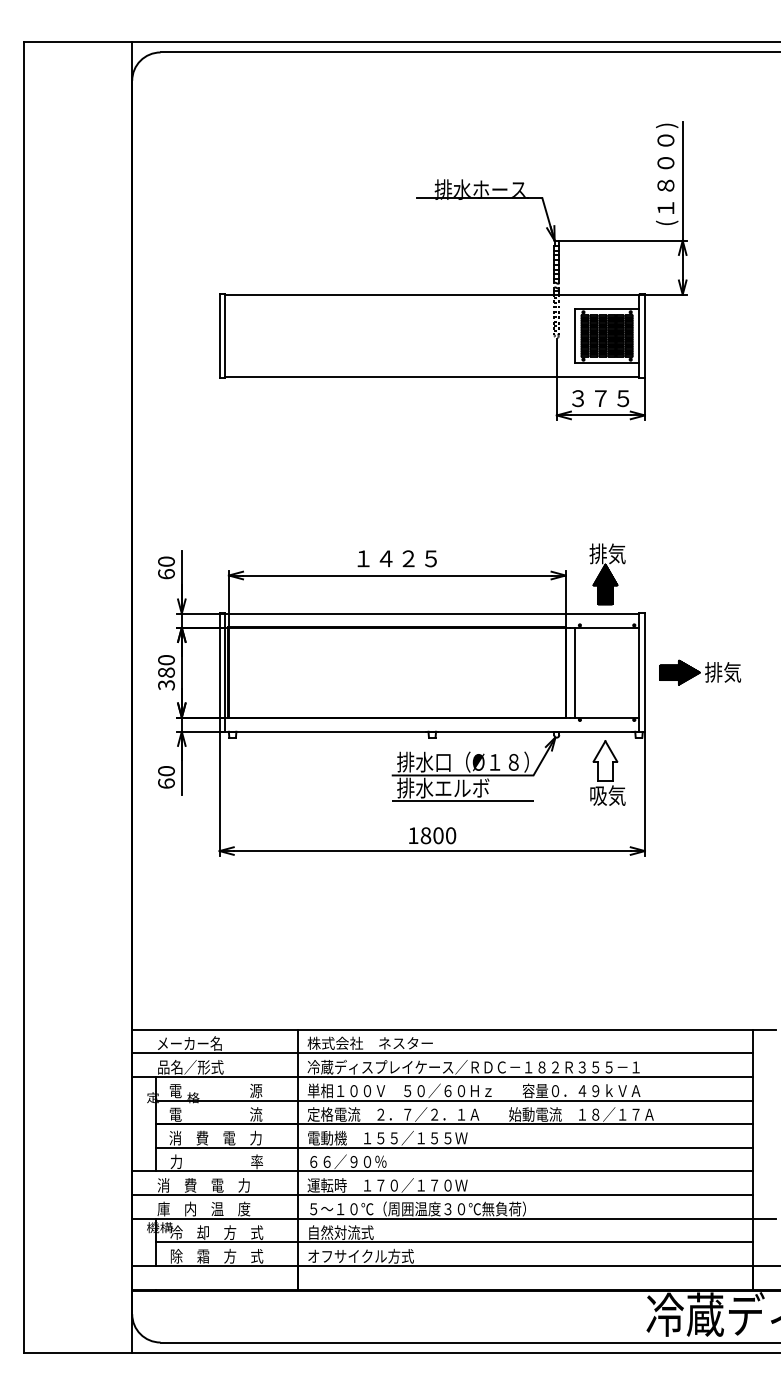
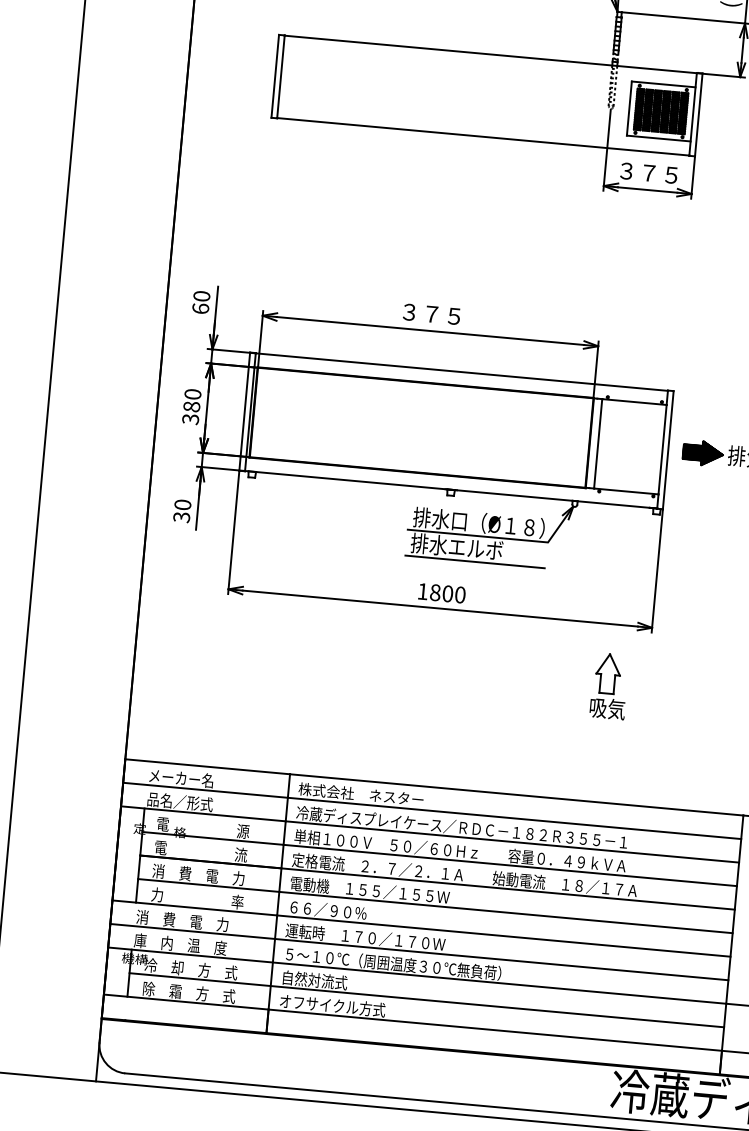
text: (396, 558) -> (431, 313), １４２５ -> ３７５
part: (607, 574) -> (639, 349), removed
part: (607, 772) -> (609, 685), moved
text: (166, 783) -> (181, 517), 60 -> 30

